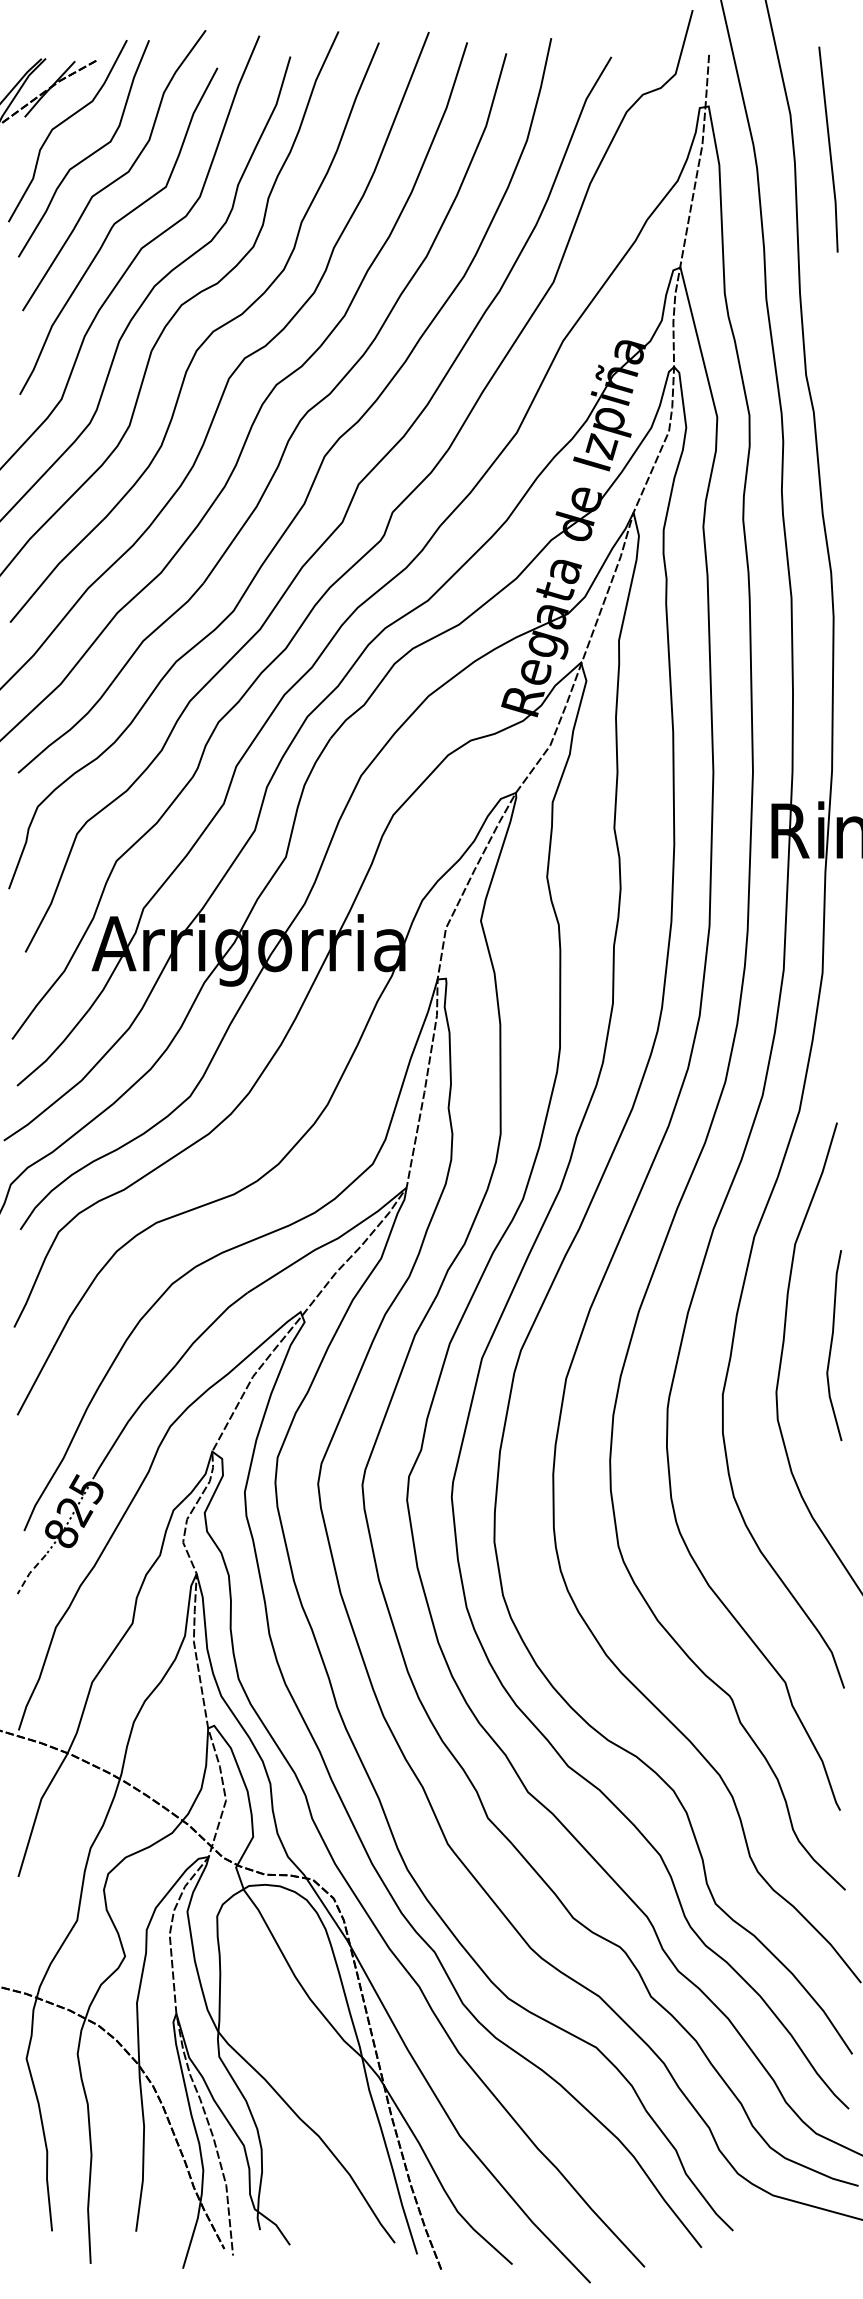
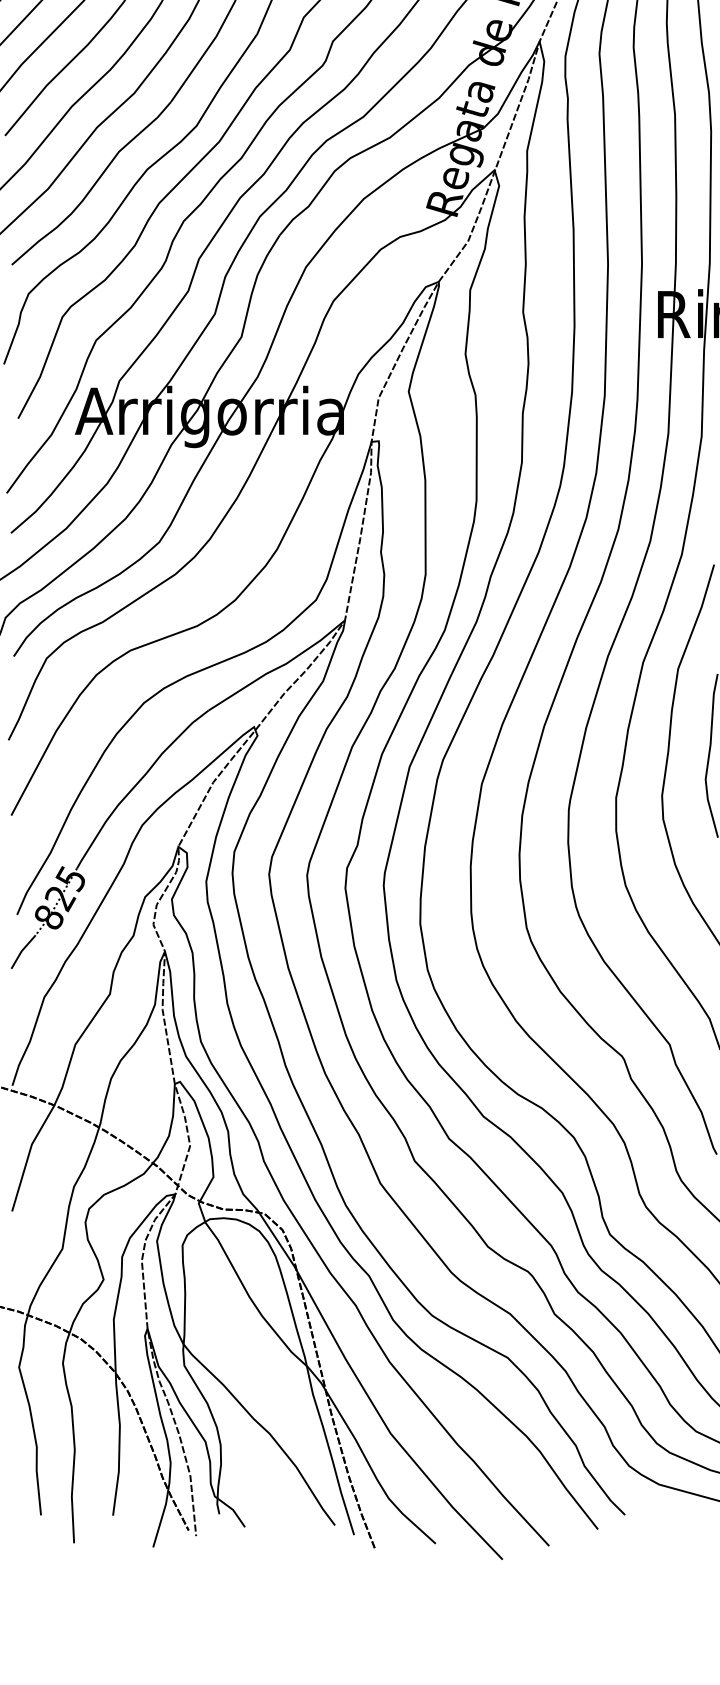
line: (30, 1572) -> (22, 950), dashed -> solid

